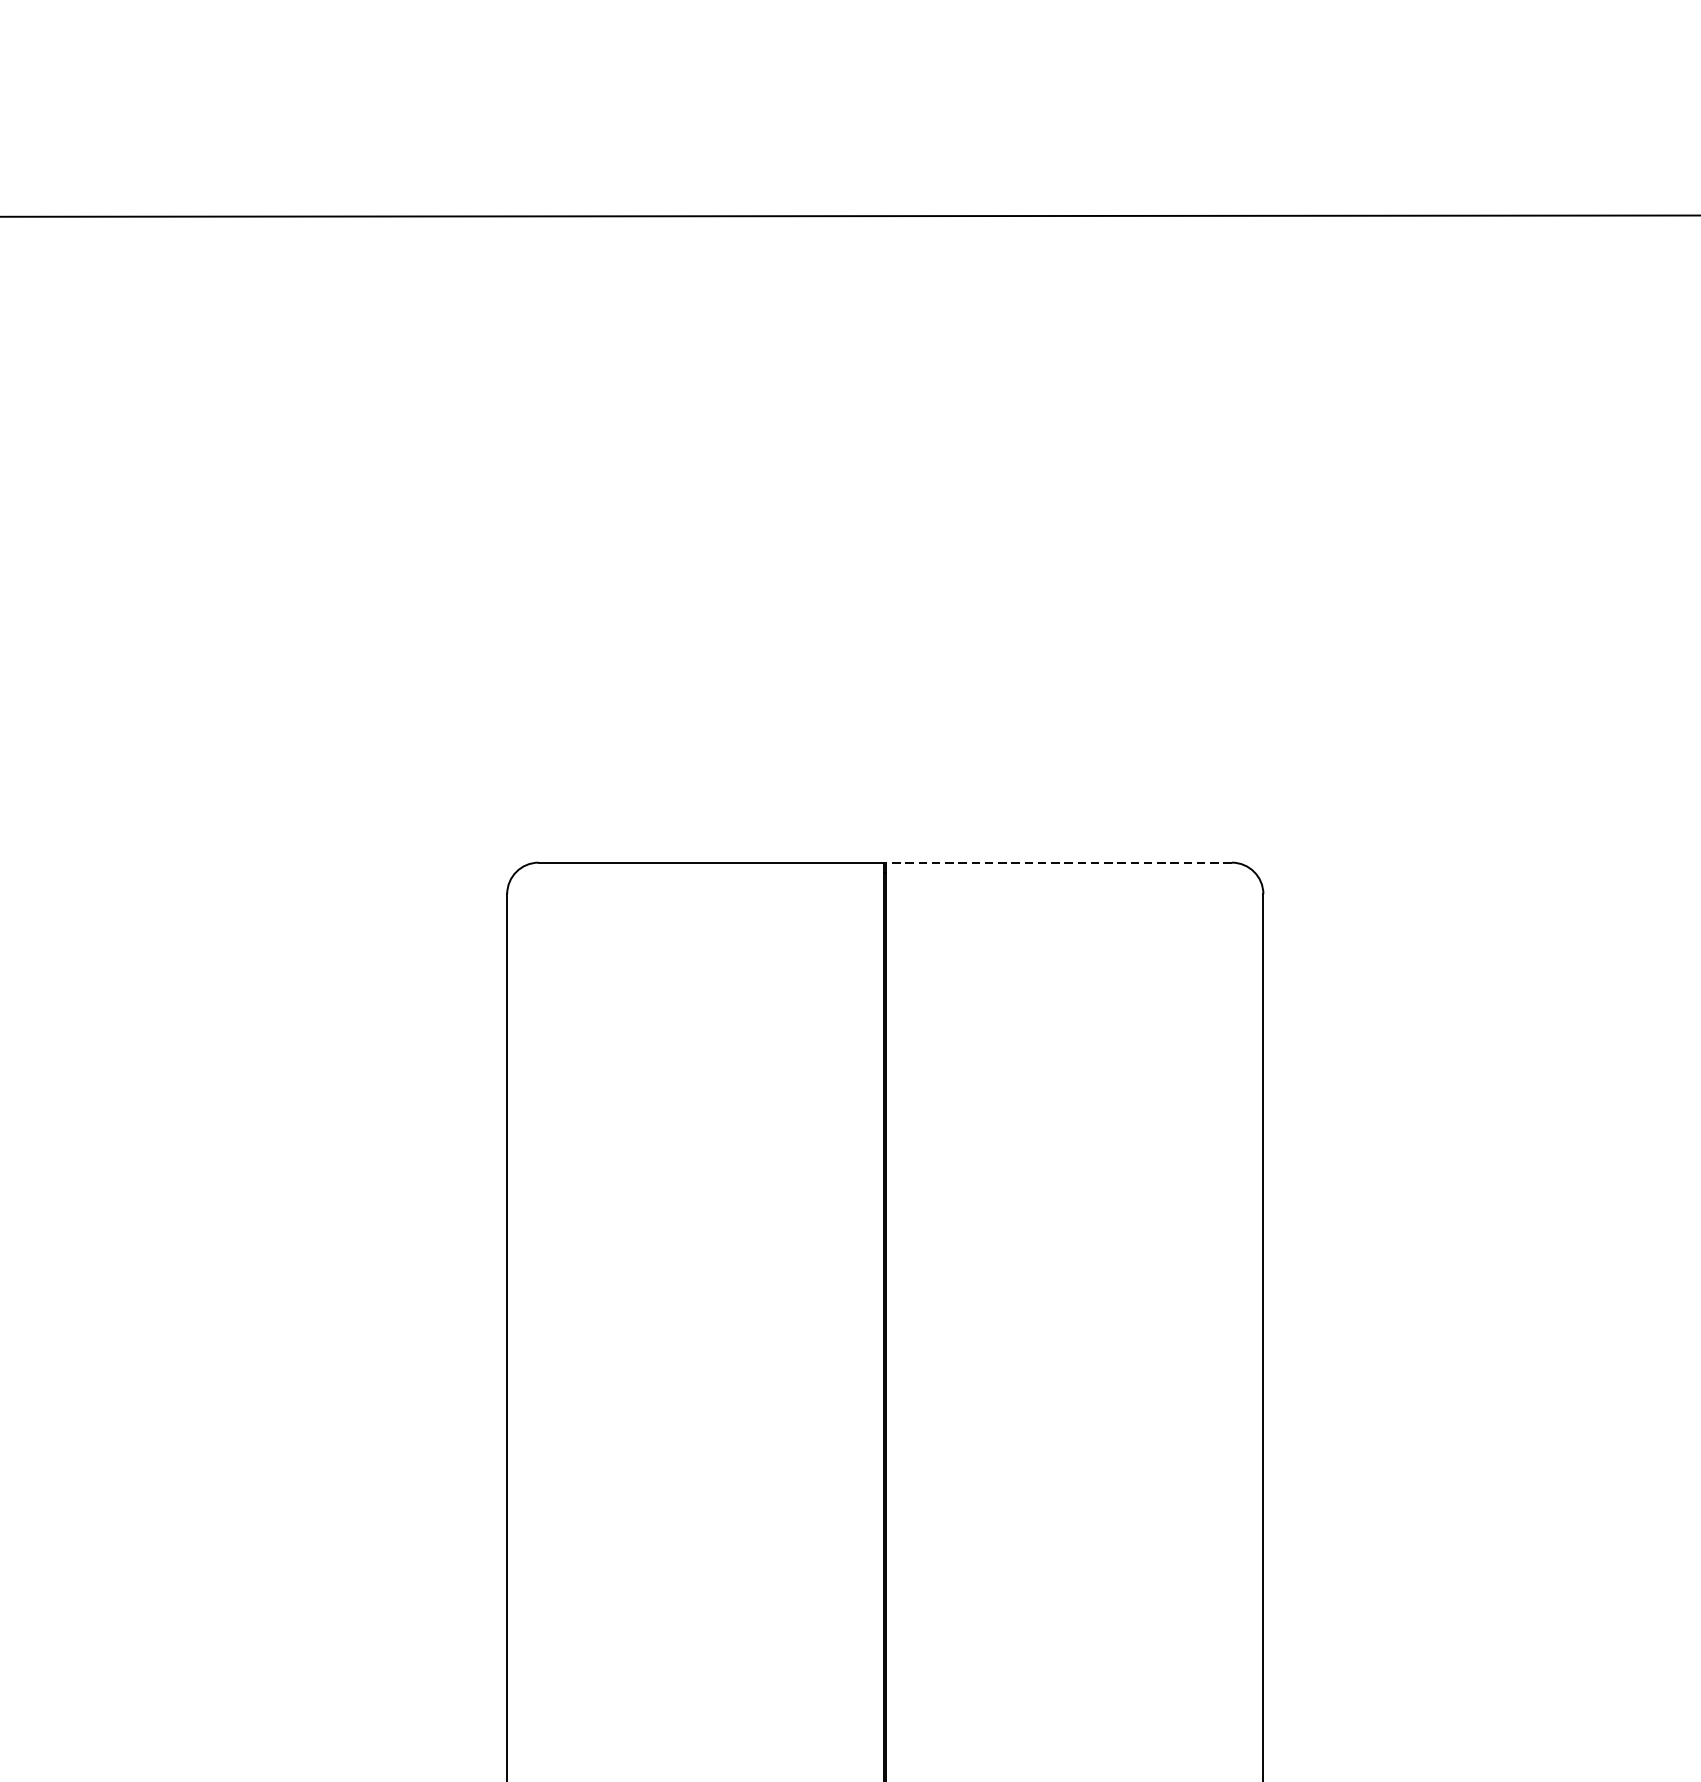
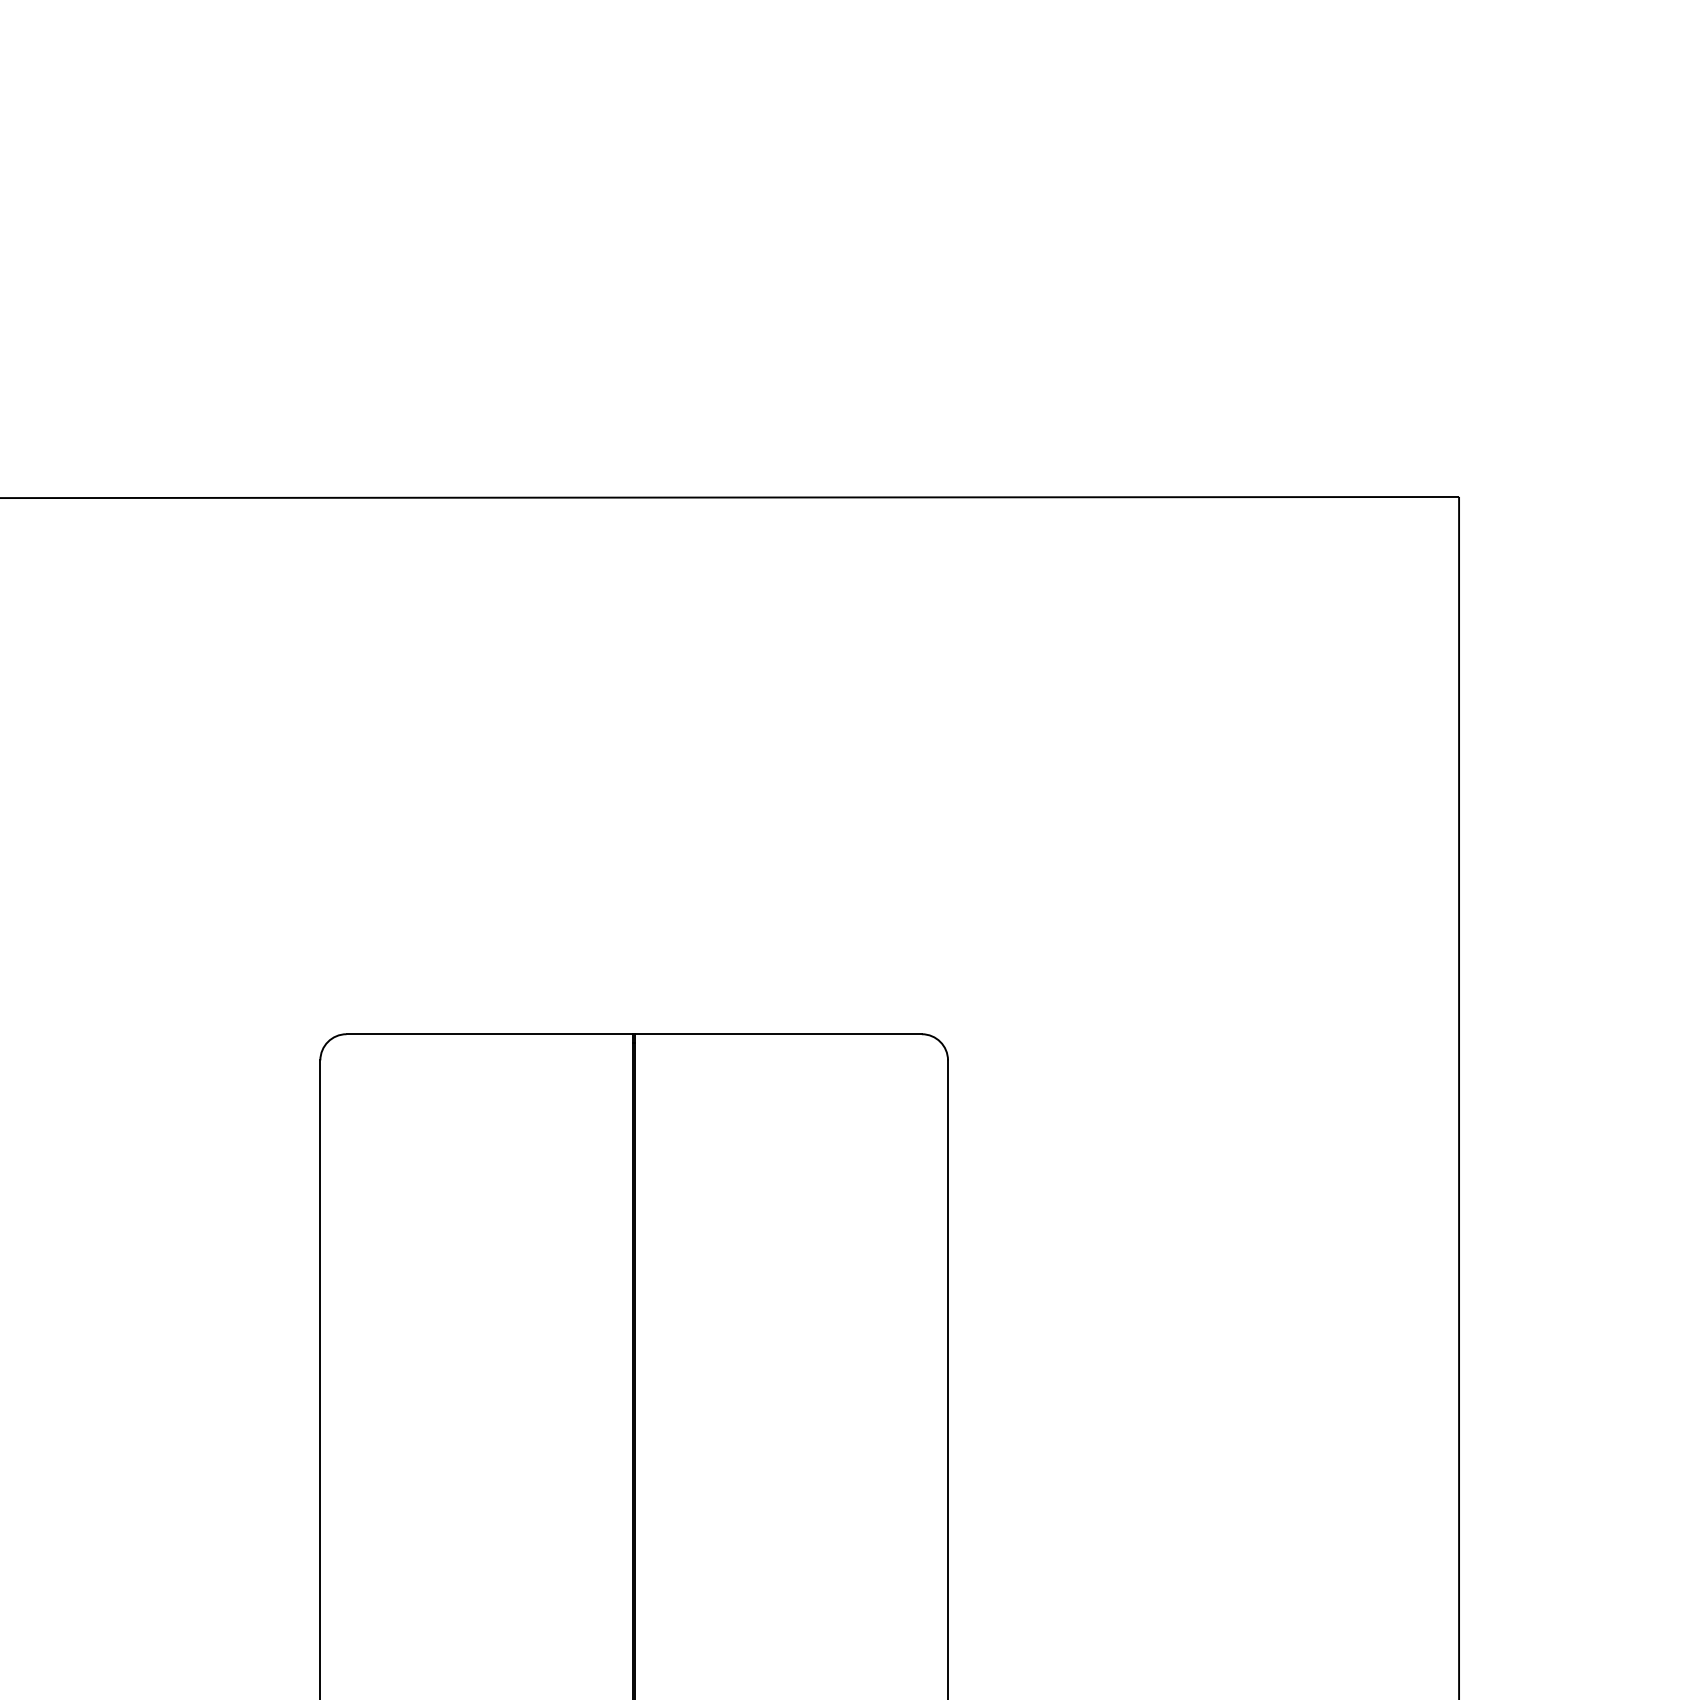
line: (1057, 862) -> (777, 1034), dashed -> solid

